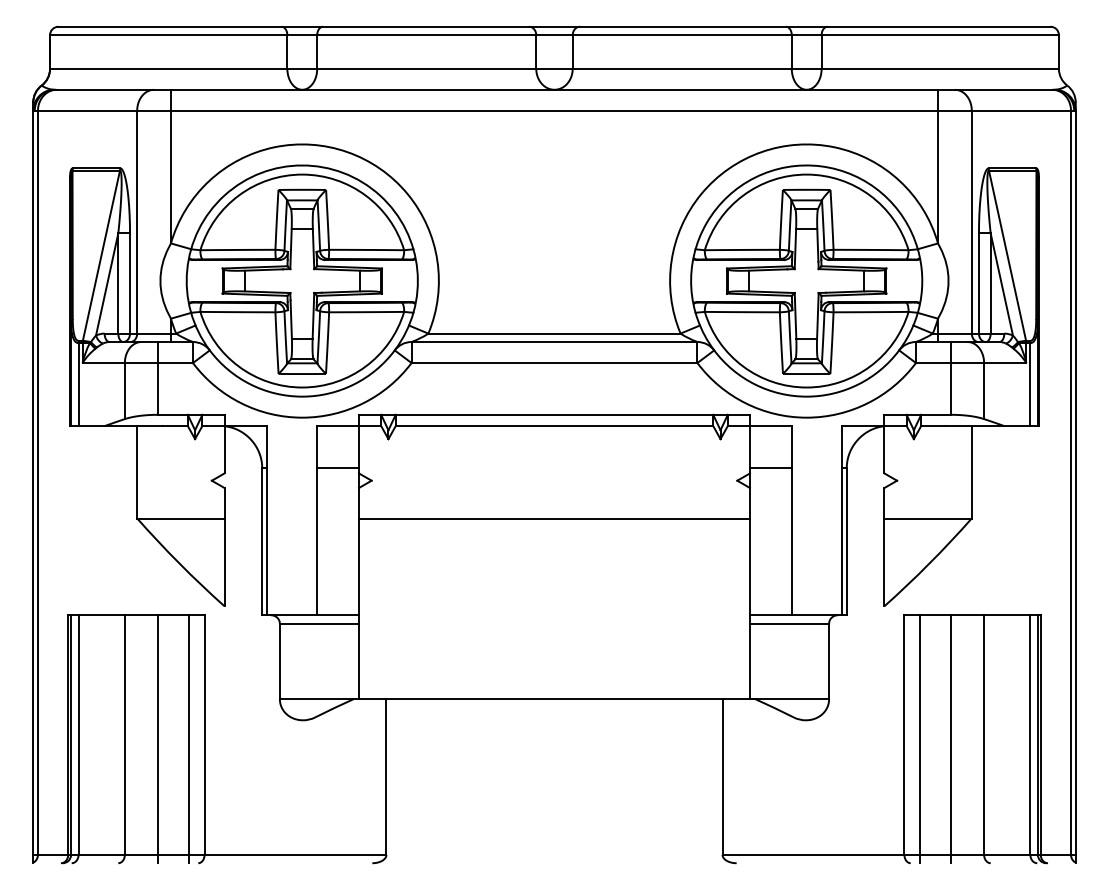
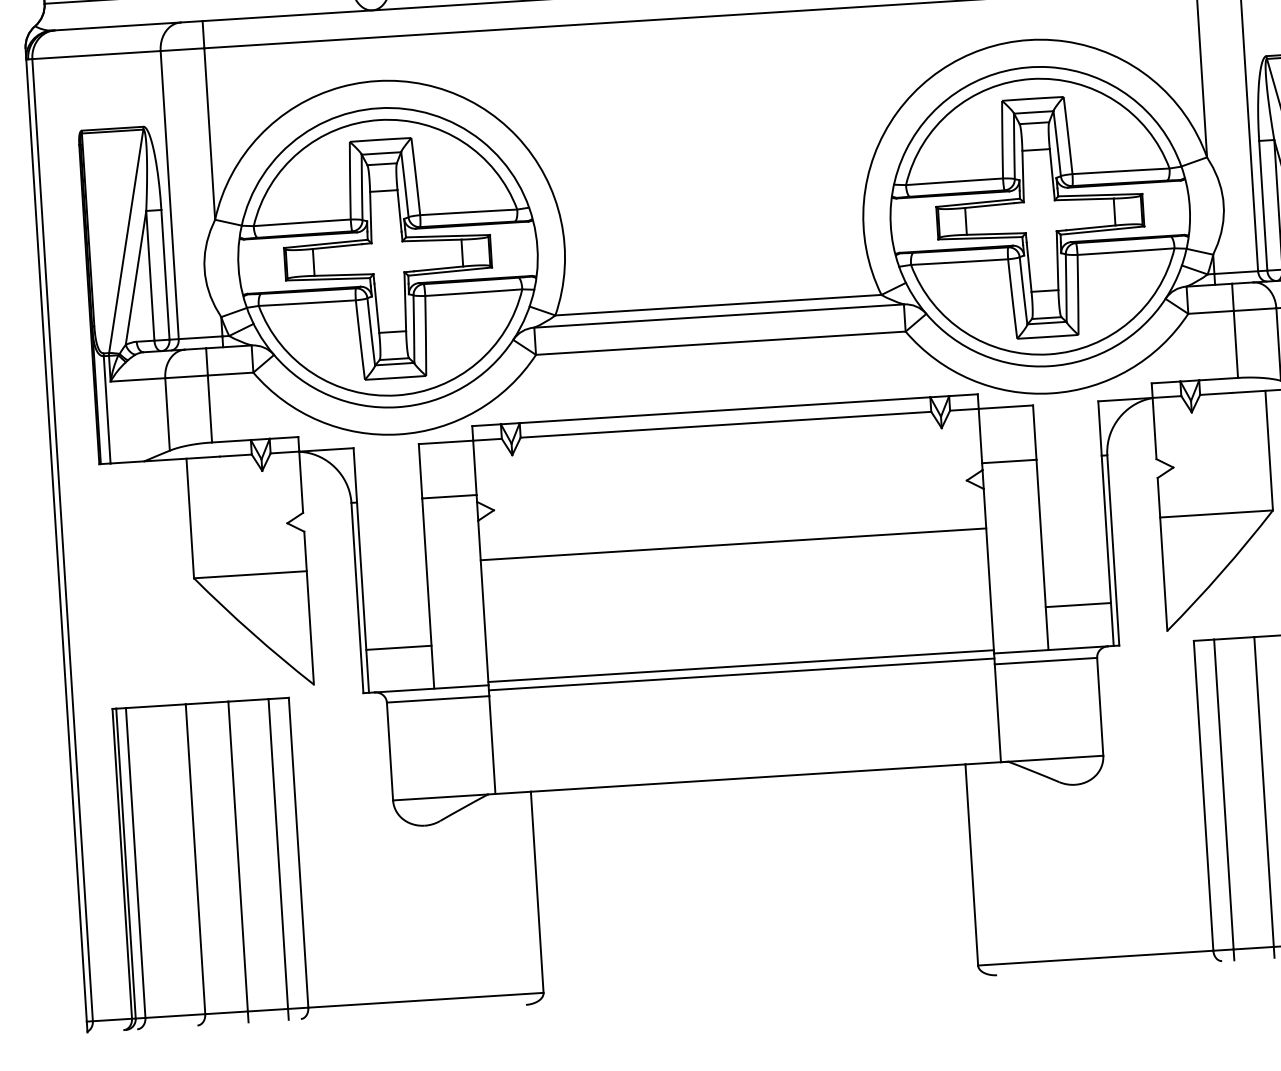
line: (291, 582) -> (398, 648), added
line: (816, 582) -> (1077, 605), added
line: (554, 612) -> (741, 665), added
line: (554, 619) -> (741, 674), added

